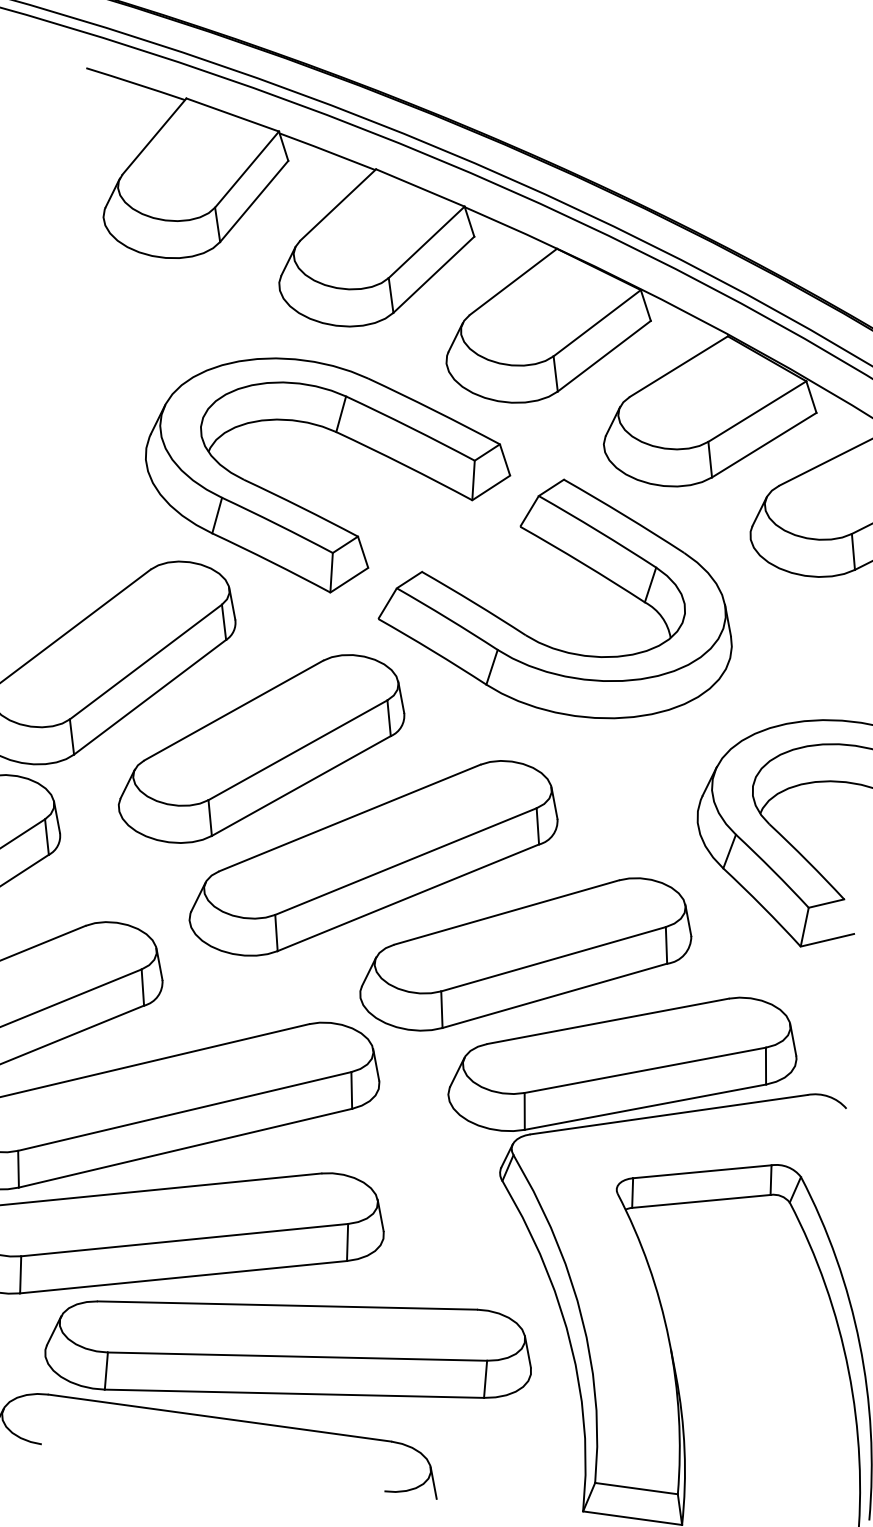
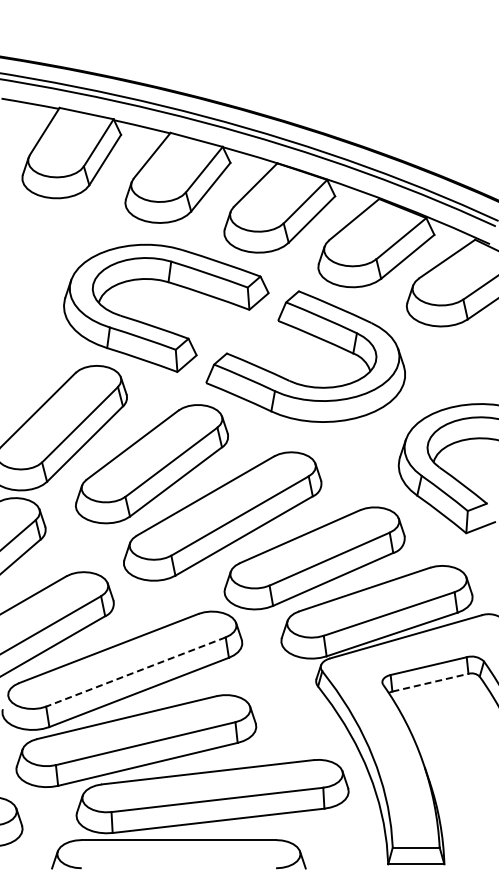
line: (183, 1112) -> (135, 672), solid -> dashed
line: (701, 1201) -> (430, 682), solid -> dashed

